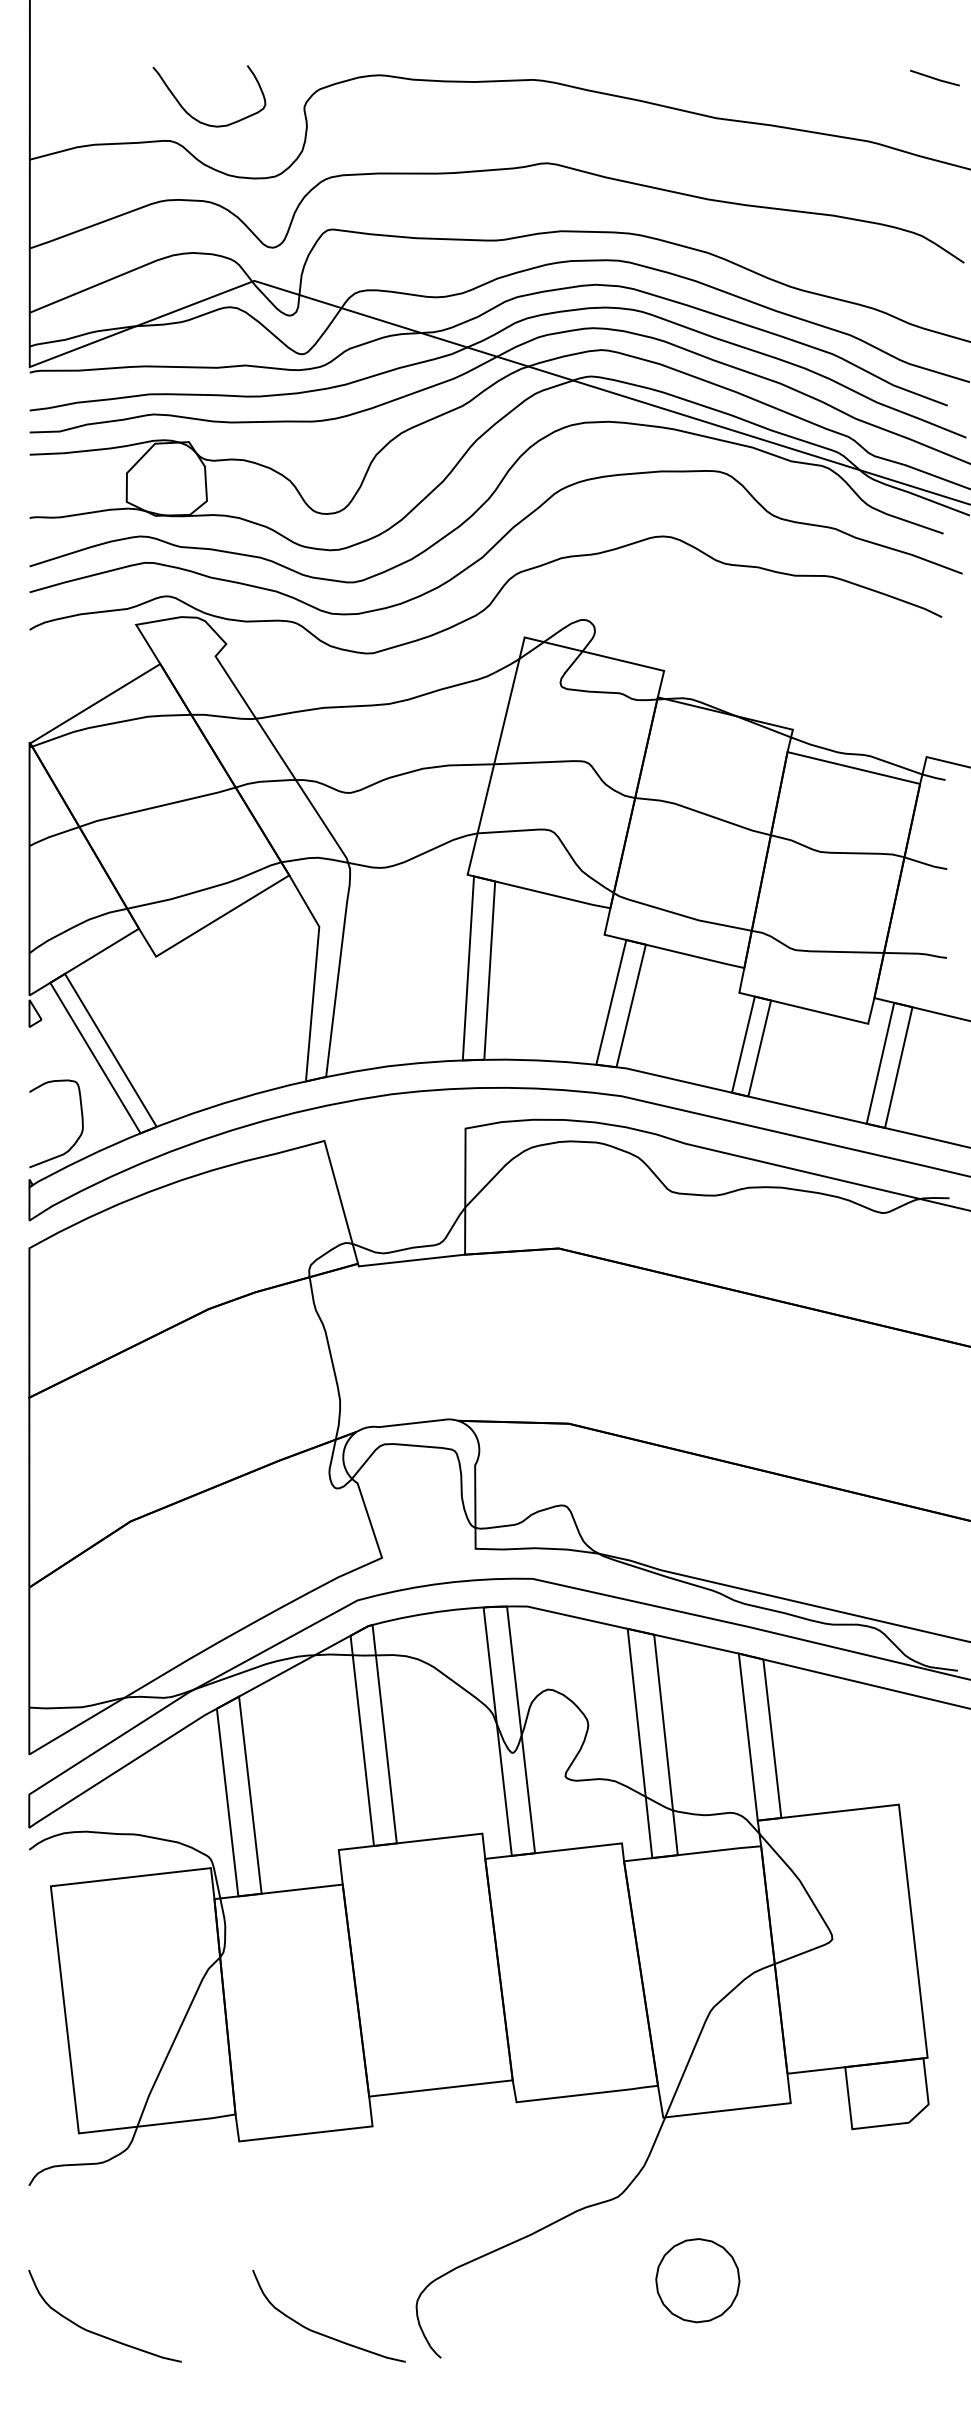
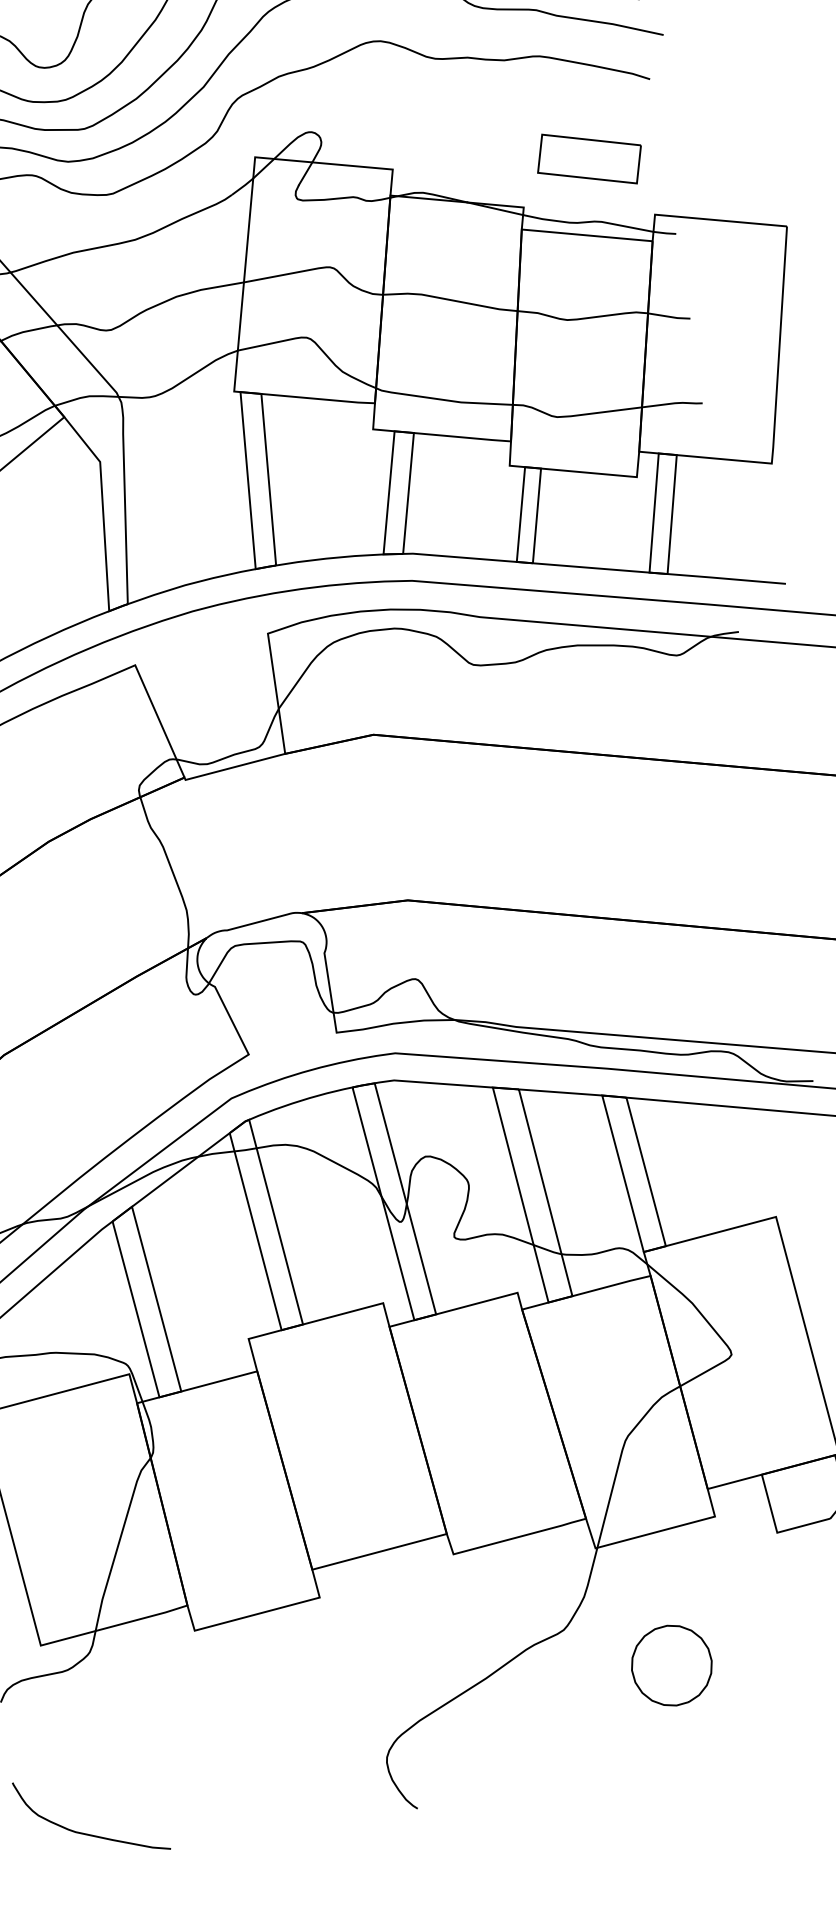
part: (867, 689) -> (589, 158), added
part: (697, 2280) -> (671, 1665), moved
curve: (322, 2333) -> (301, 1802), removed

